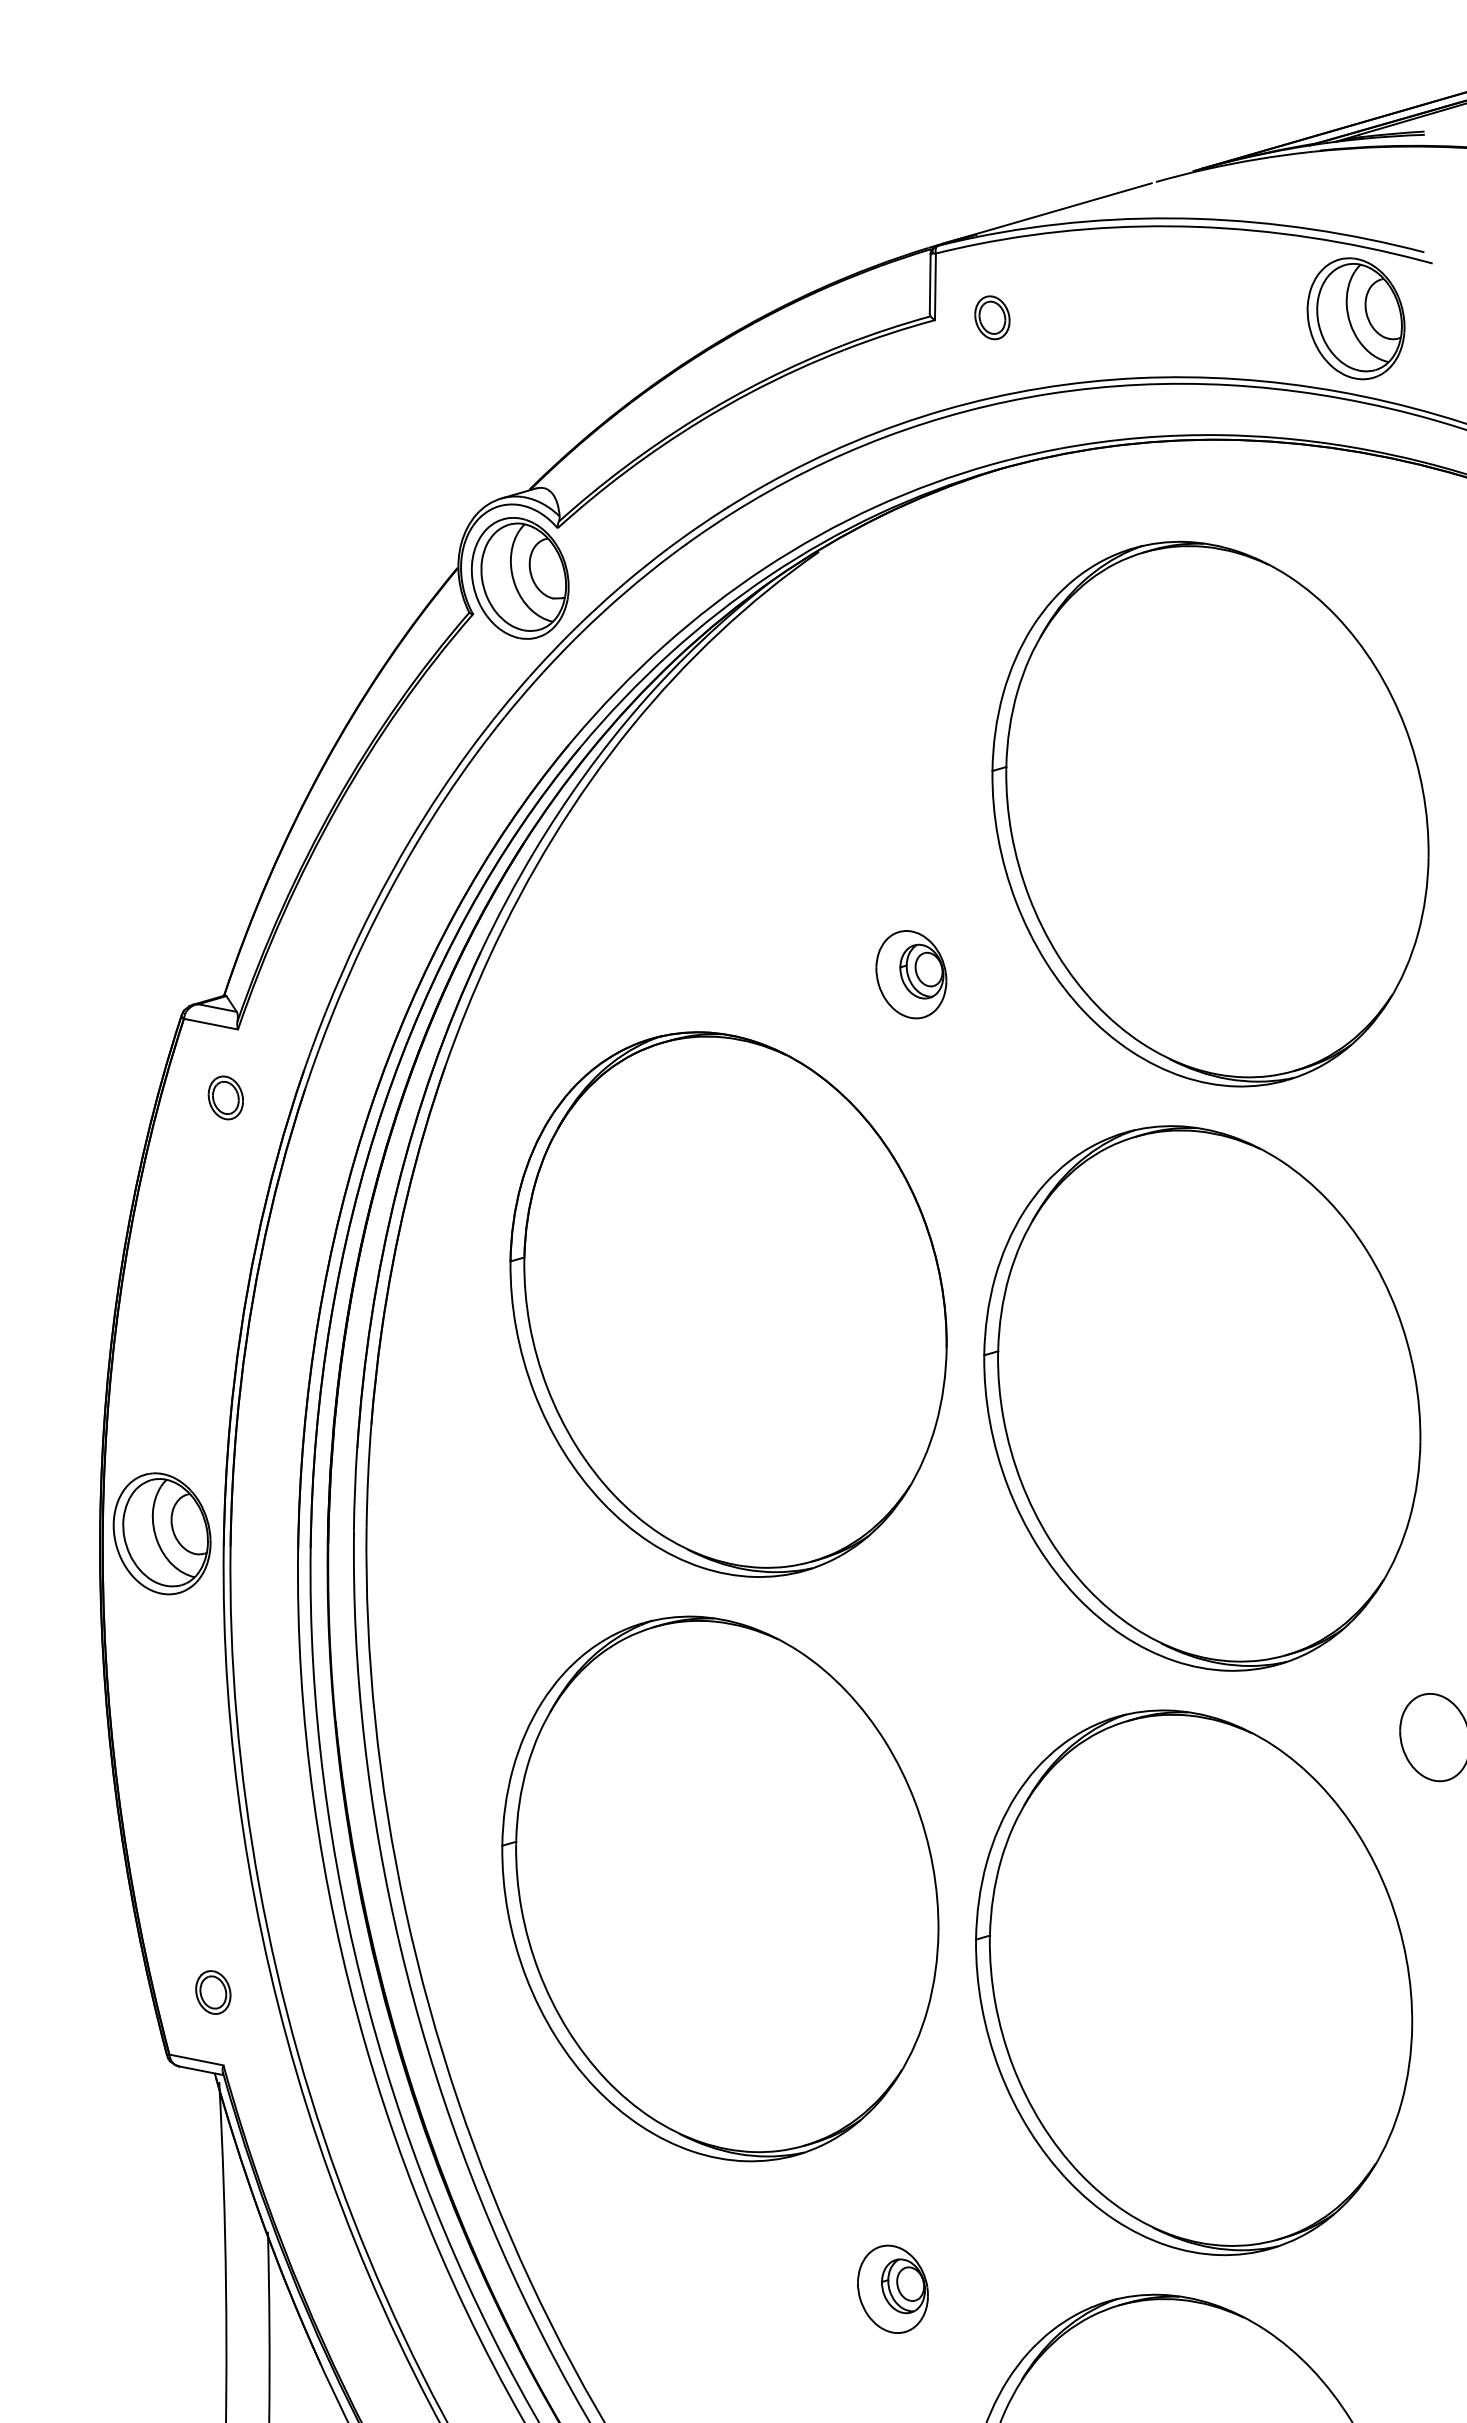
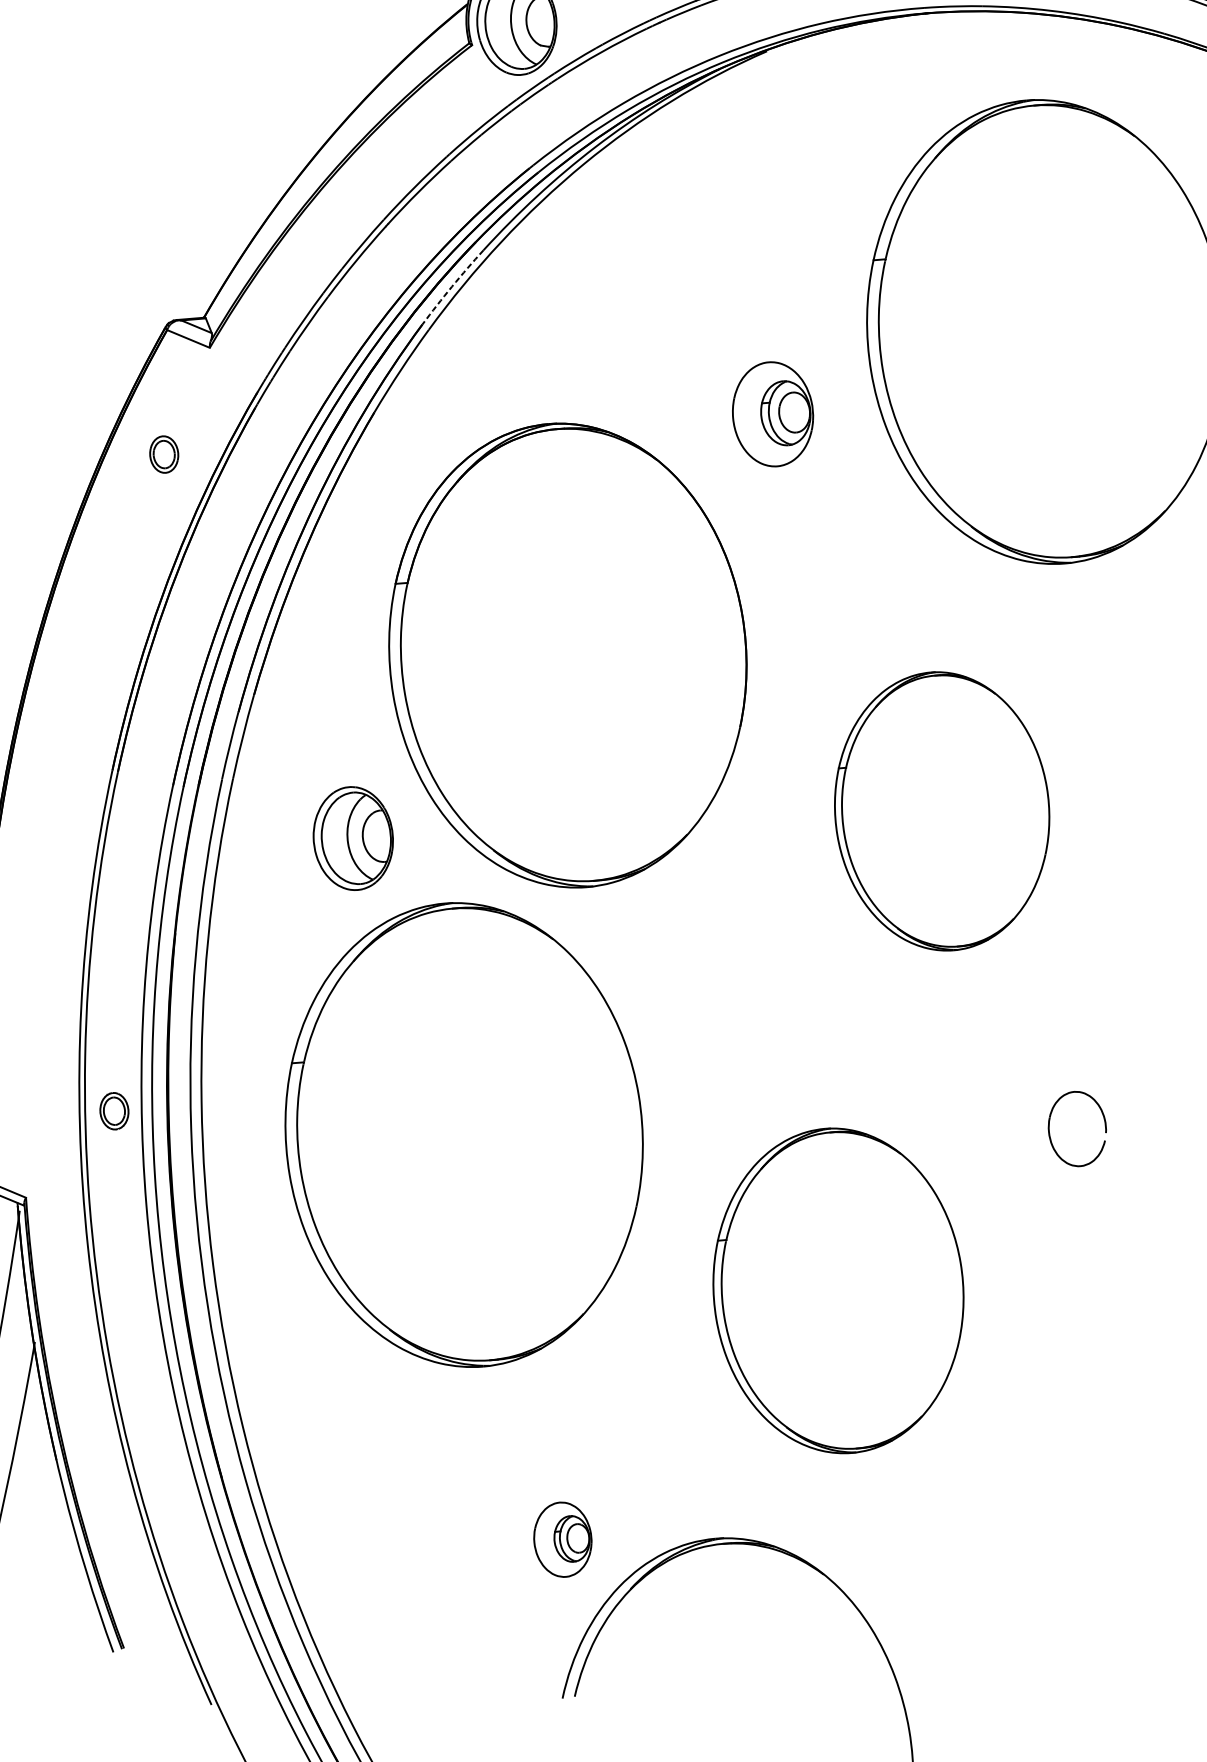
arc: (506, 901) -> (452, 287), solid -> dashed
part: (911, 974) -> (773, 414), size x1.4
part: (225, 1097) -> (163, 454), moved
part: (1202, 1398) -> (942, 811), size x0.6
part: (161, 1533) -> (352, 838), moved
part: (1194, 1982) -> (838, 1290), size x0.7
part: (213, 1992) -> (114, 1111), moved
part: (892, 2288) -> (562, 1538), moved

